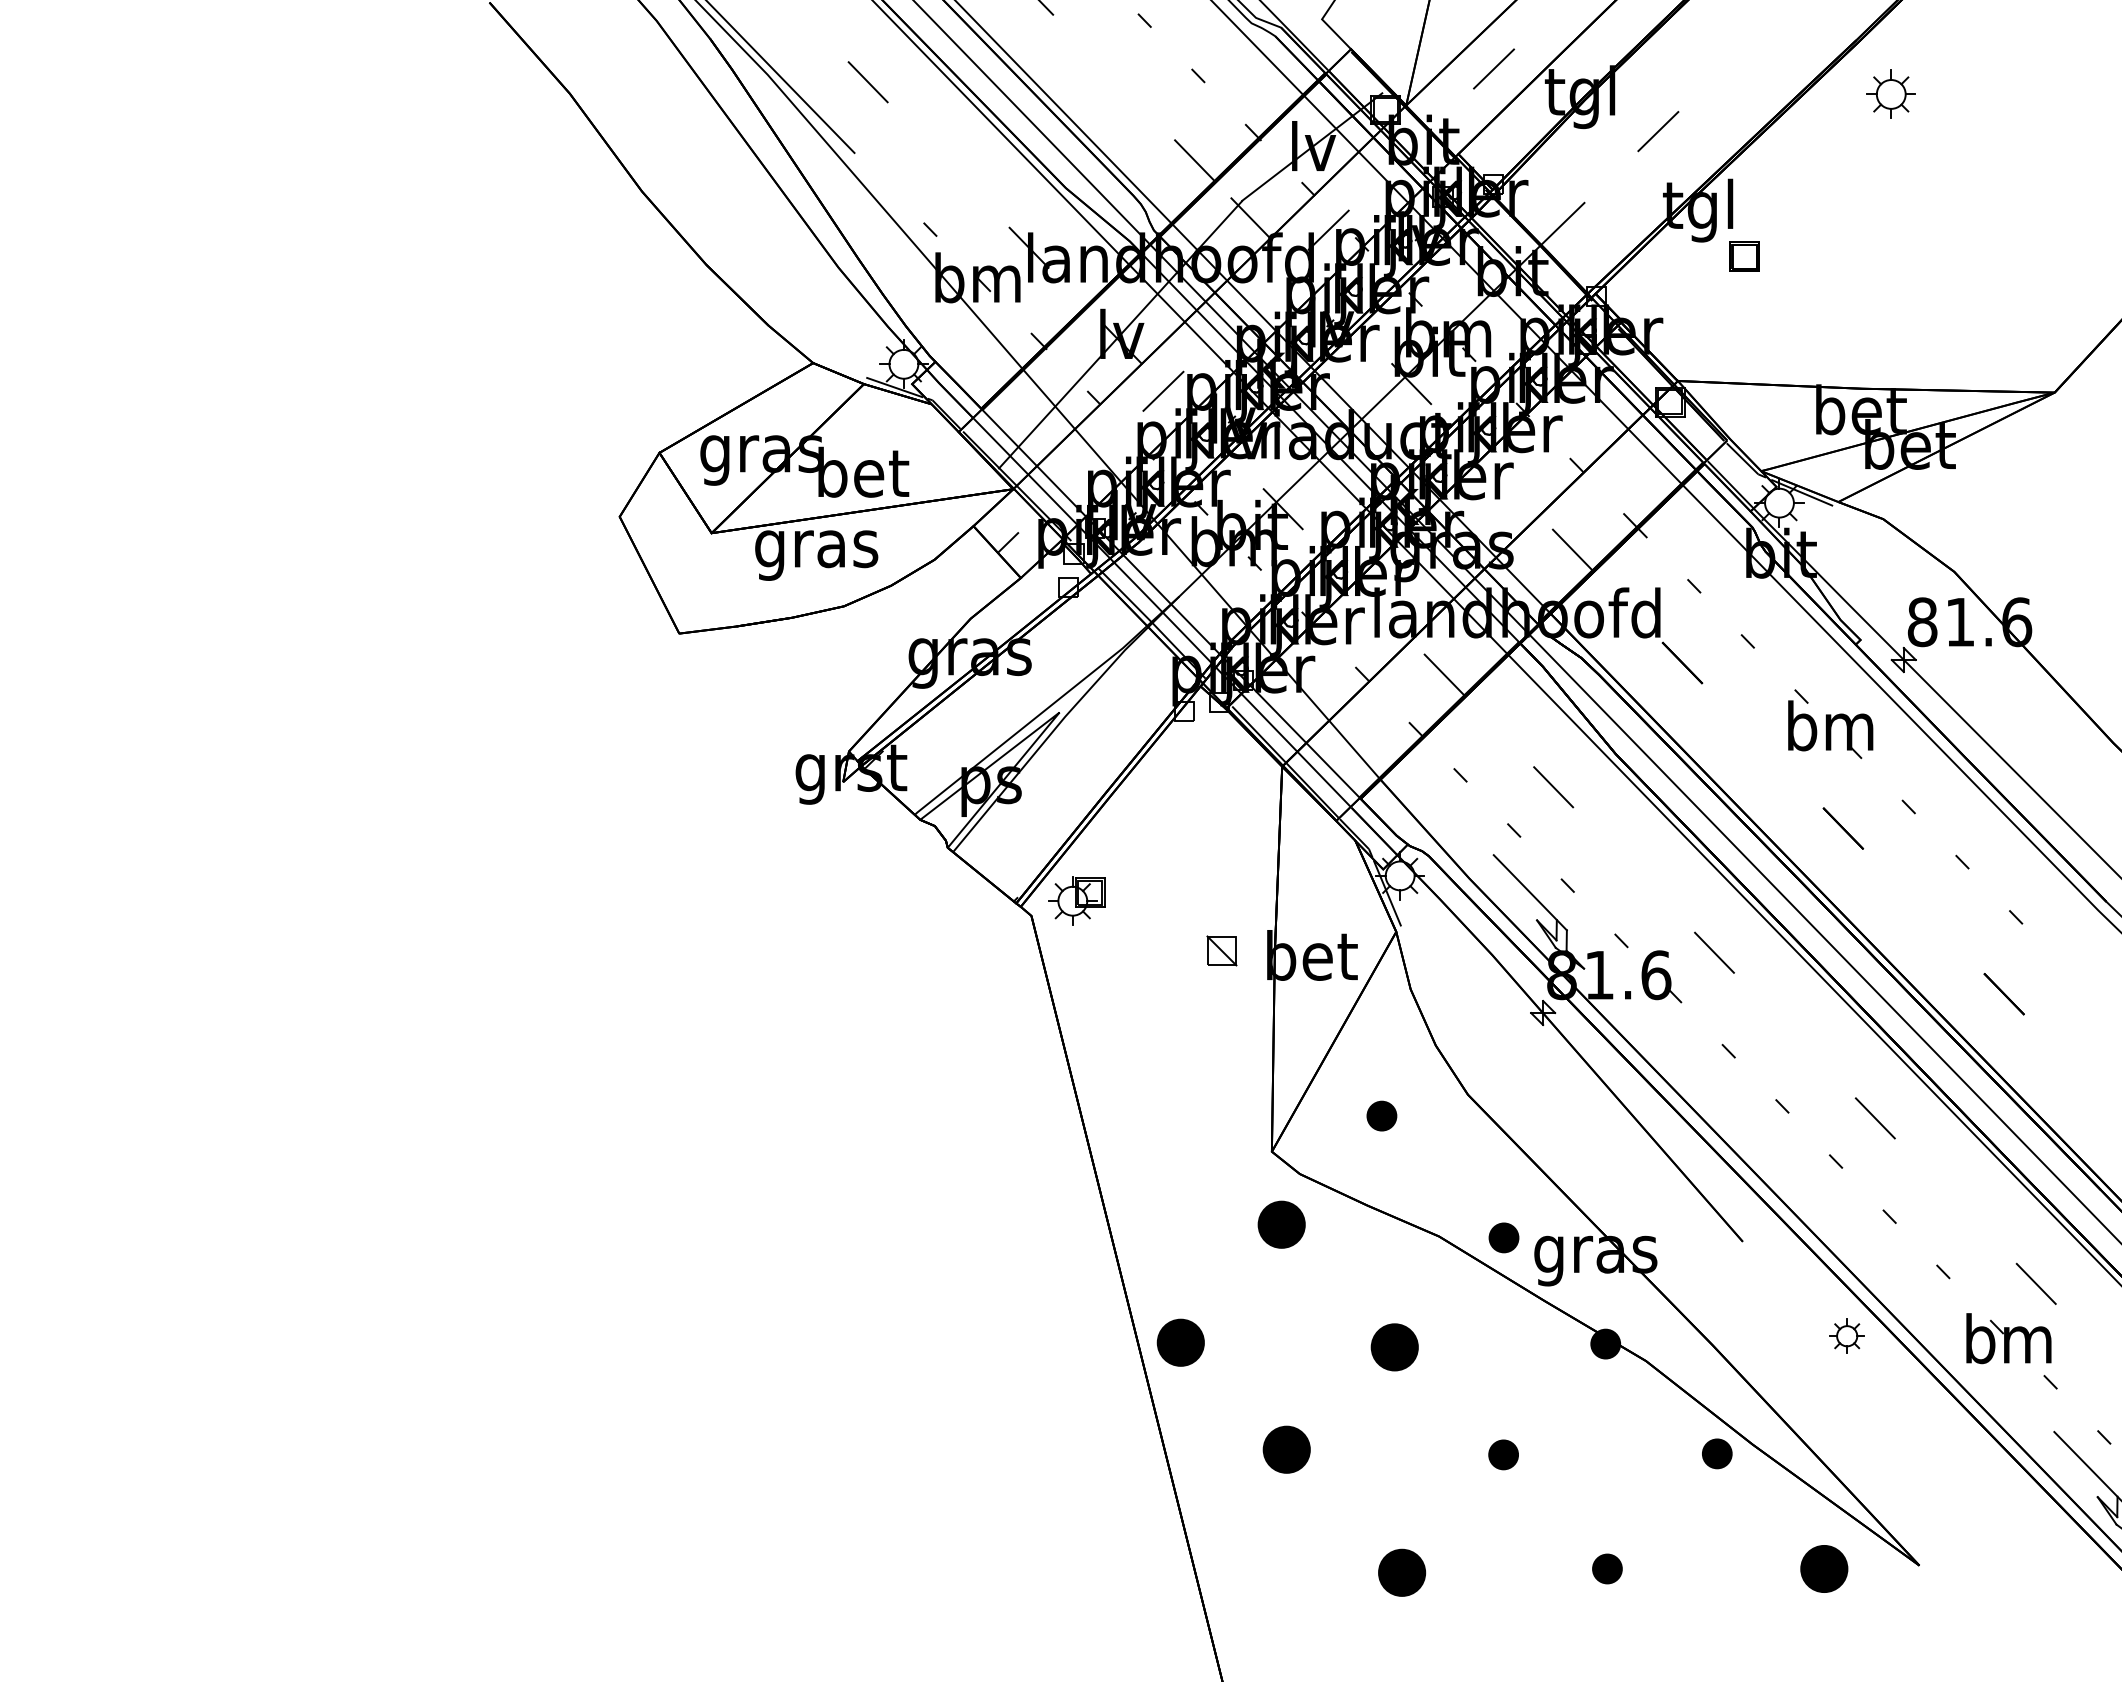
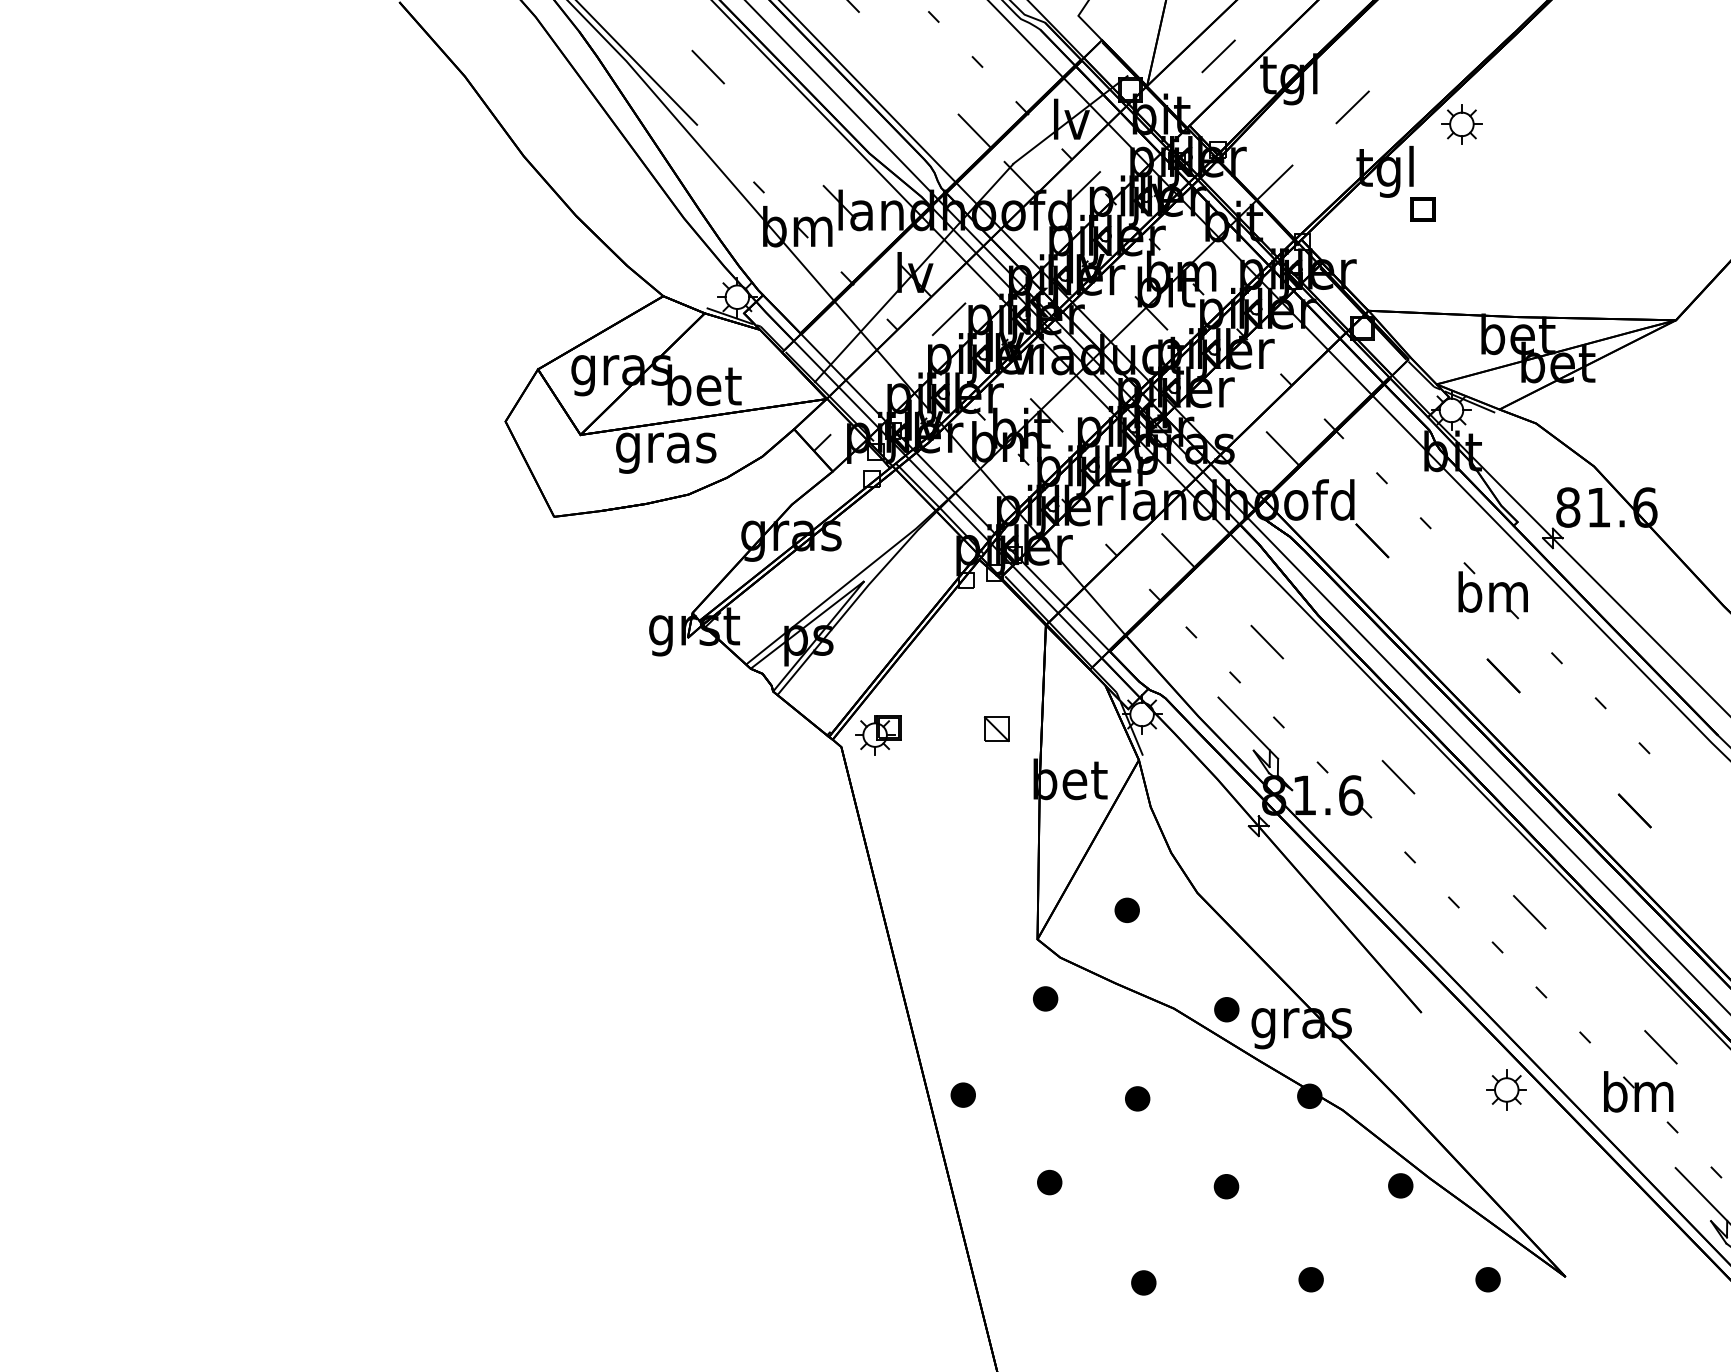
part: (1890, 94) -> (1461, 124), moved
part: (1221, 950) -> (996, 728), moved
part: (1281, 1224) -> (1045, 998), size x0.62
part: (1846, 1335) -> (1506, 1089), size x1.43
part: (1180, 1342) -> (962, 1095), size x0.62
part: (1394, 1346) -> (1137, 1098), size x0.62
part: (1286, 1449) -> (1049, 1182), size x0.62
part: (1824, 1568) -> (1488, 1279), size x0.62
part: (1402, 1572) -> (1144, 1282), size x0.62

